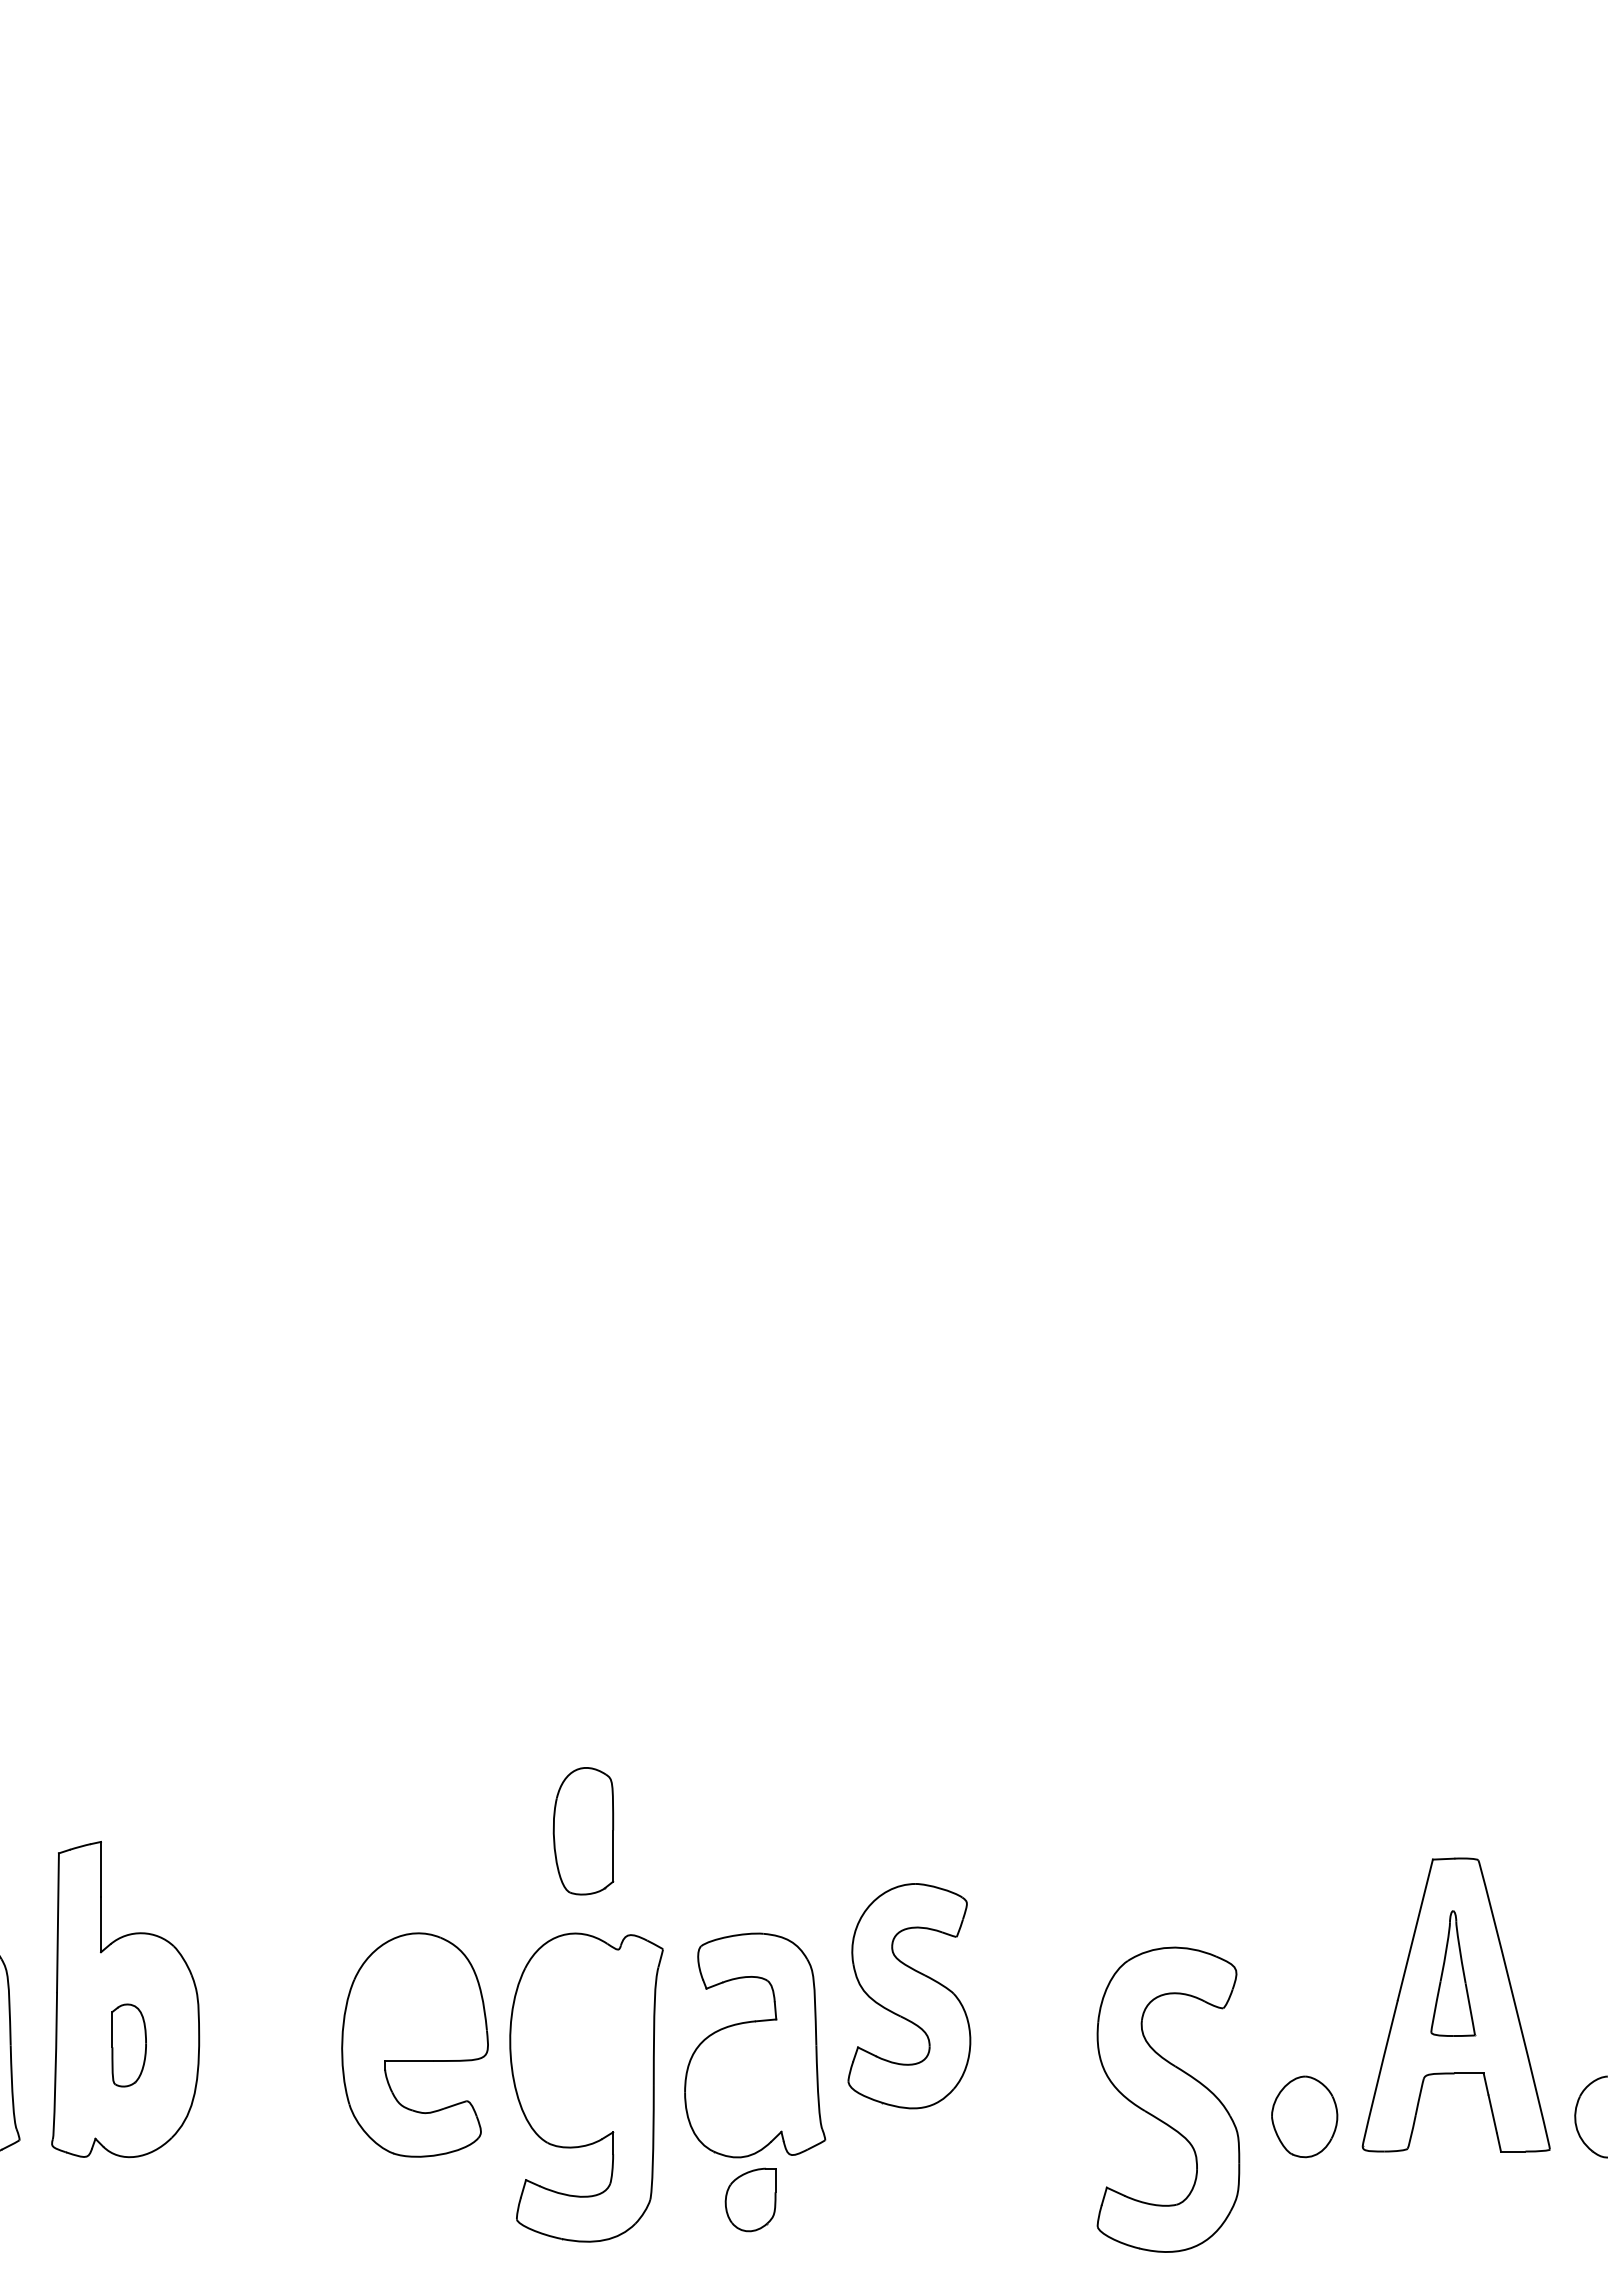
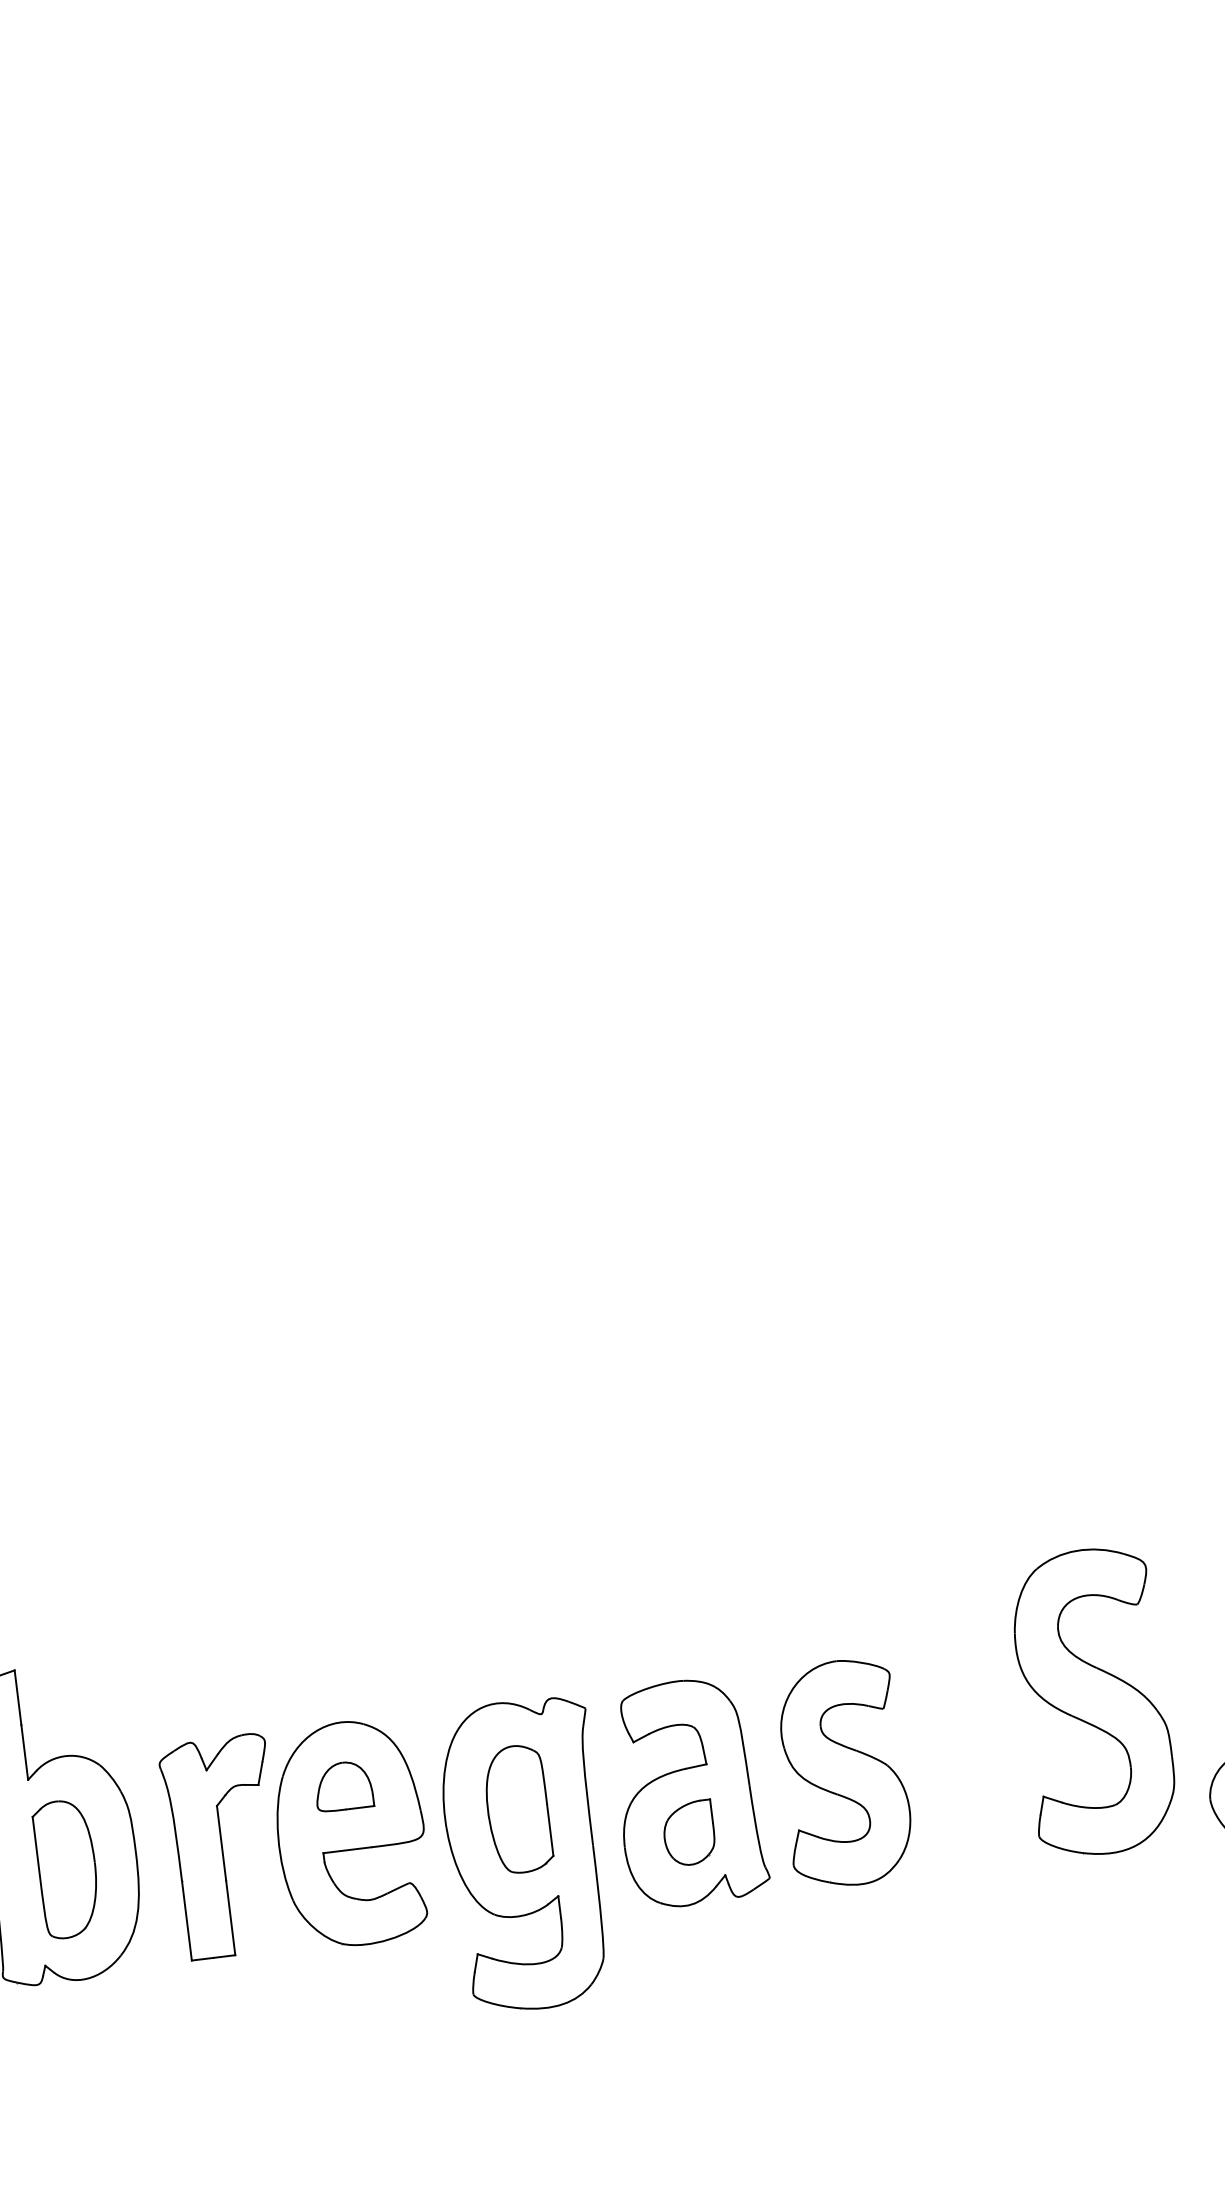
part: (583, 1831) -> (517, 1809), moved
part: (413, 1996) -> (343, 1785), added
part: (909, 1996) -> (843, 1773), moved
part: (286, 2042) -> (223, 1846), added
part: (129, 2045) -> (67, 1868), size x1.67
part: (1168, 2099) -> (1093, 1701), moved
part: (750, 2199) -> (688, 1832), moved

